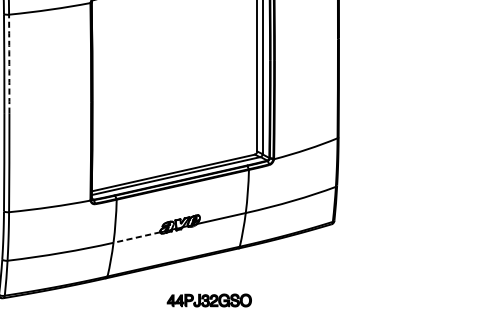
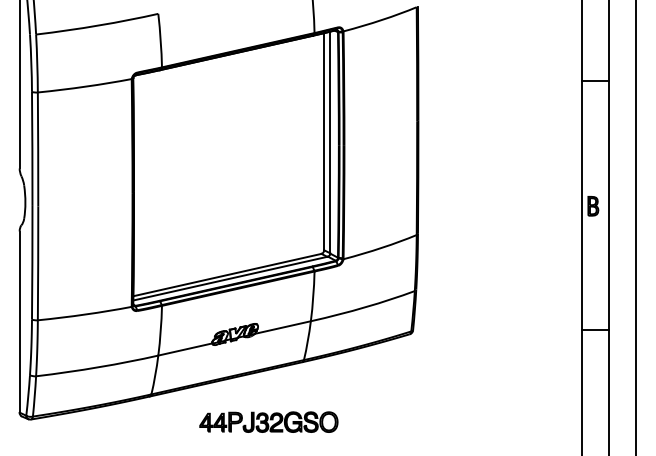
arc: (9, 64) -> (38, 149), dashed -> solid
line: (137, 237) -> (185, 349), dashed -> solid
part: (209, 299) -> (268, 421), size x1.43

